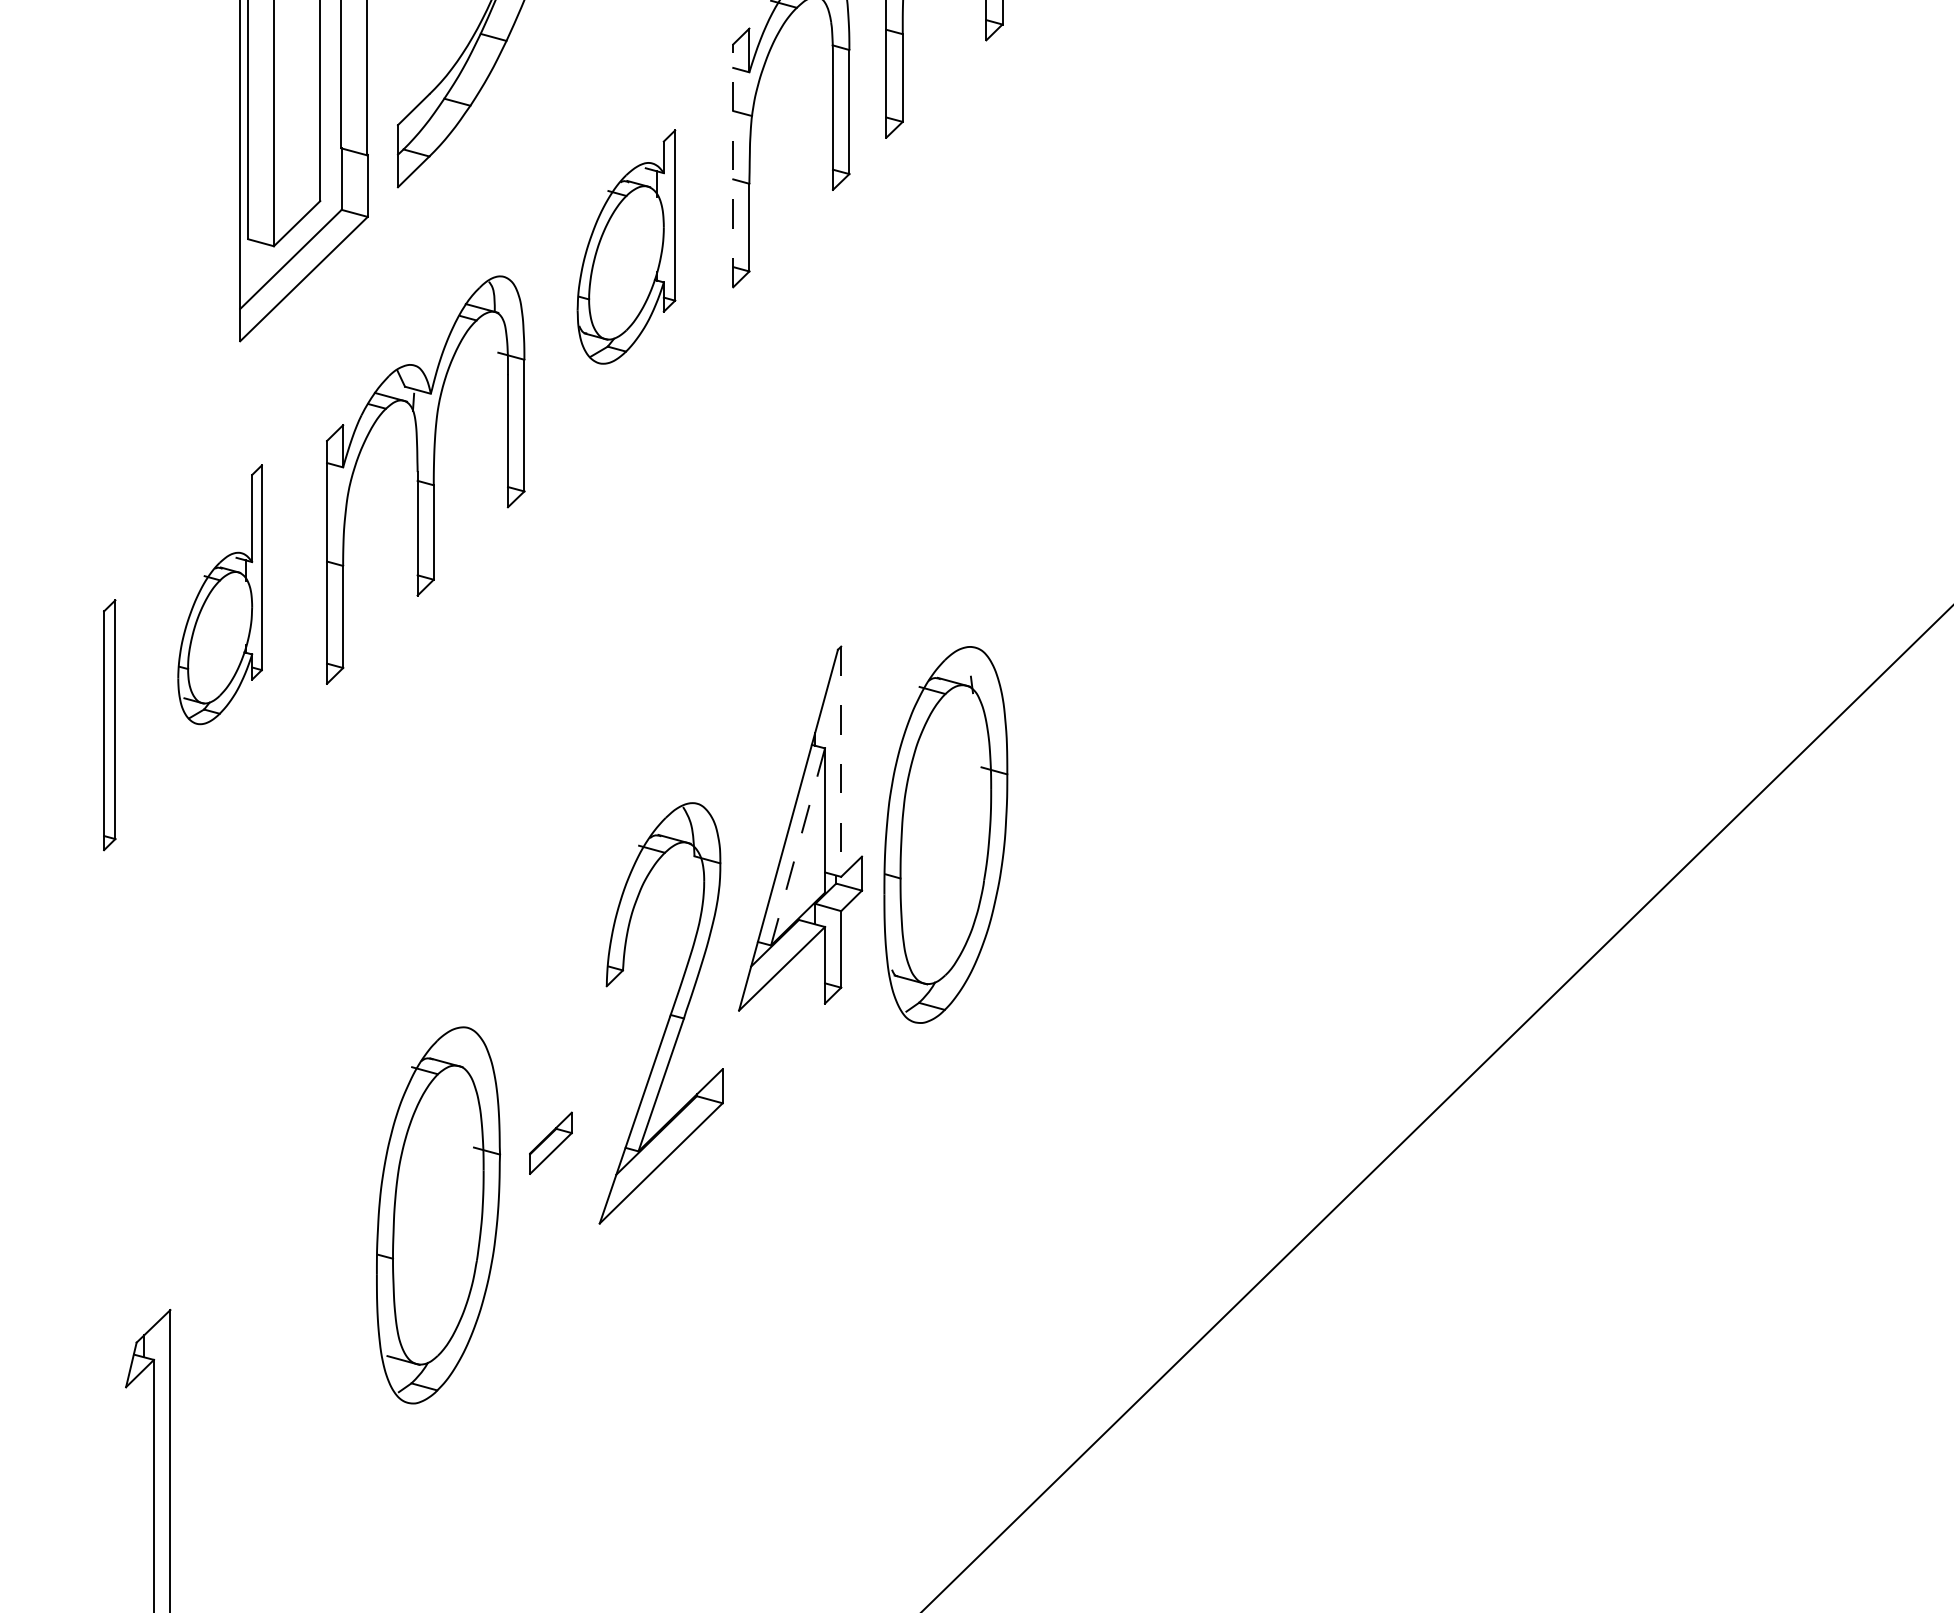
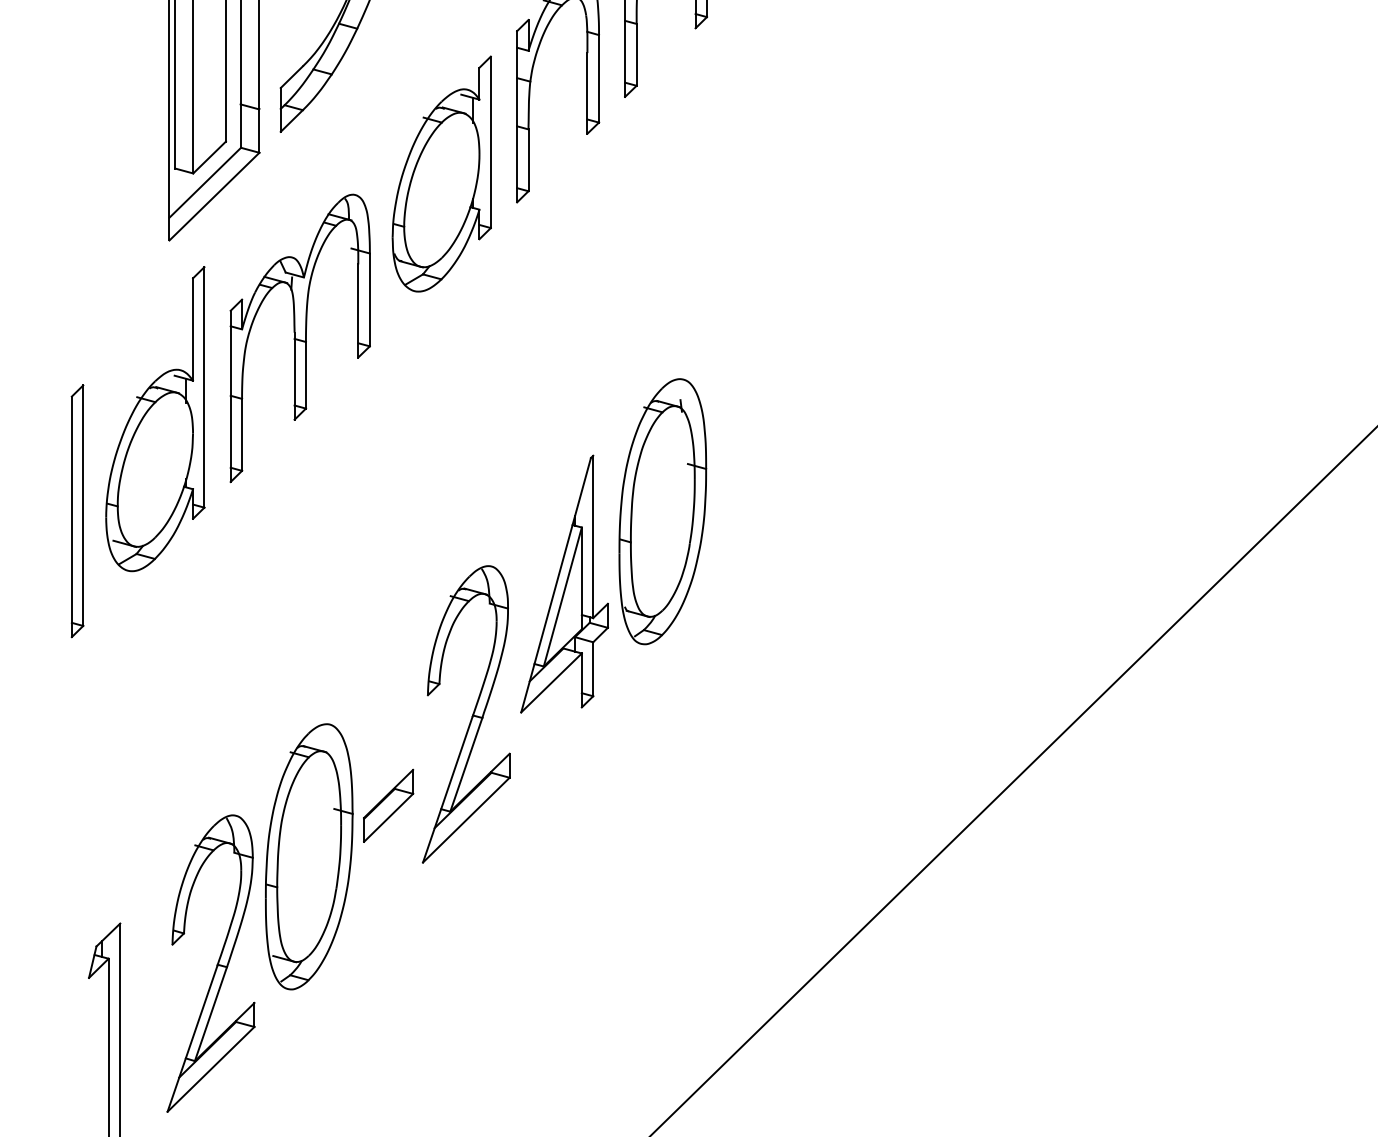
line: (733, 165) -> (517, 116), dashed -> solid
part: (626, 246) -> (441, 173), size x1.43
part: (219, 594) -> (154, 419), size x1.67
part: (109, 724) -> (77, 510), size x1.43
line: (841, 762) -> (593, 537), dashed -> solid
part: (945, 834) -> (662, 511), moved
line: (797, 847) -> (562, 597), dashed -> solid
part: (550, 1143) -> (388, 806), size x1.67
part: (307, 1367) -> (216, 964), added

